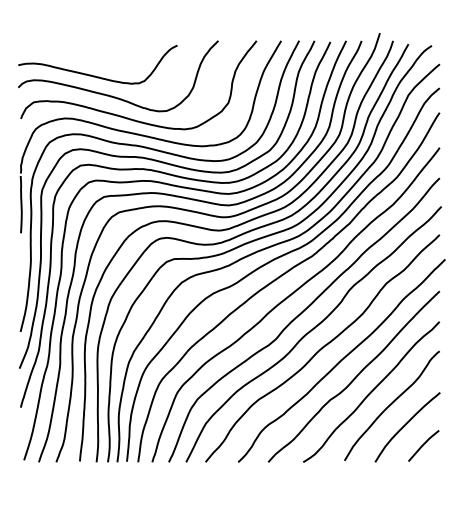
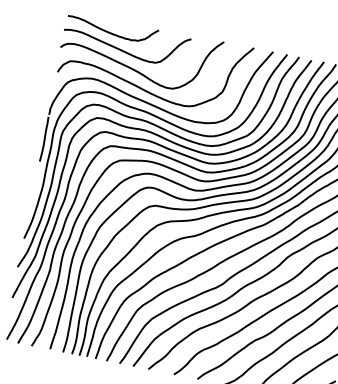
curve: (75, 56) -> (110, 31), added

